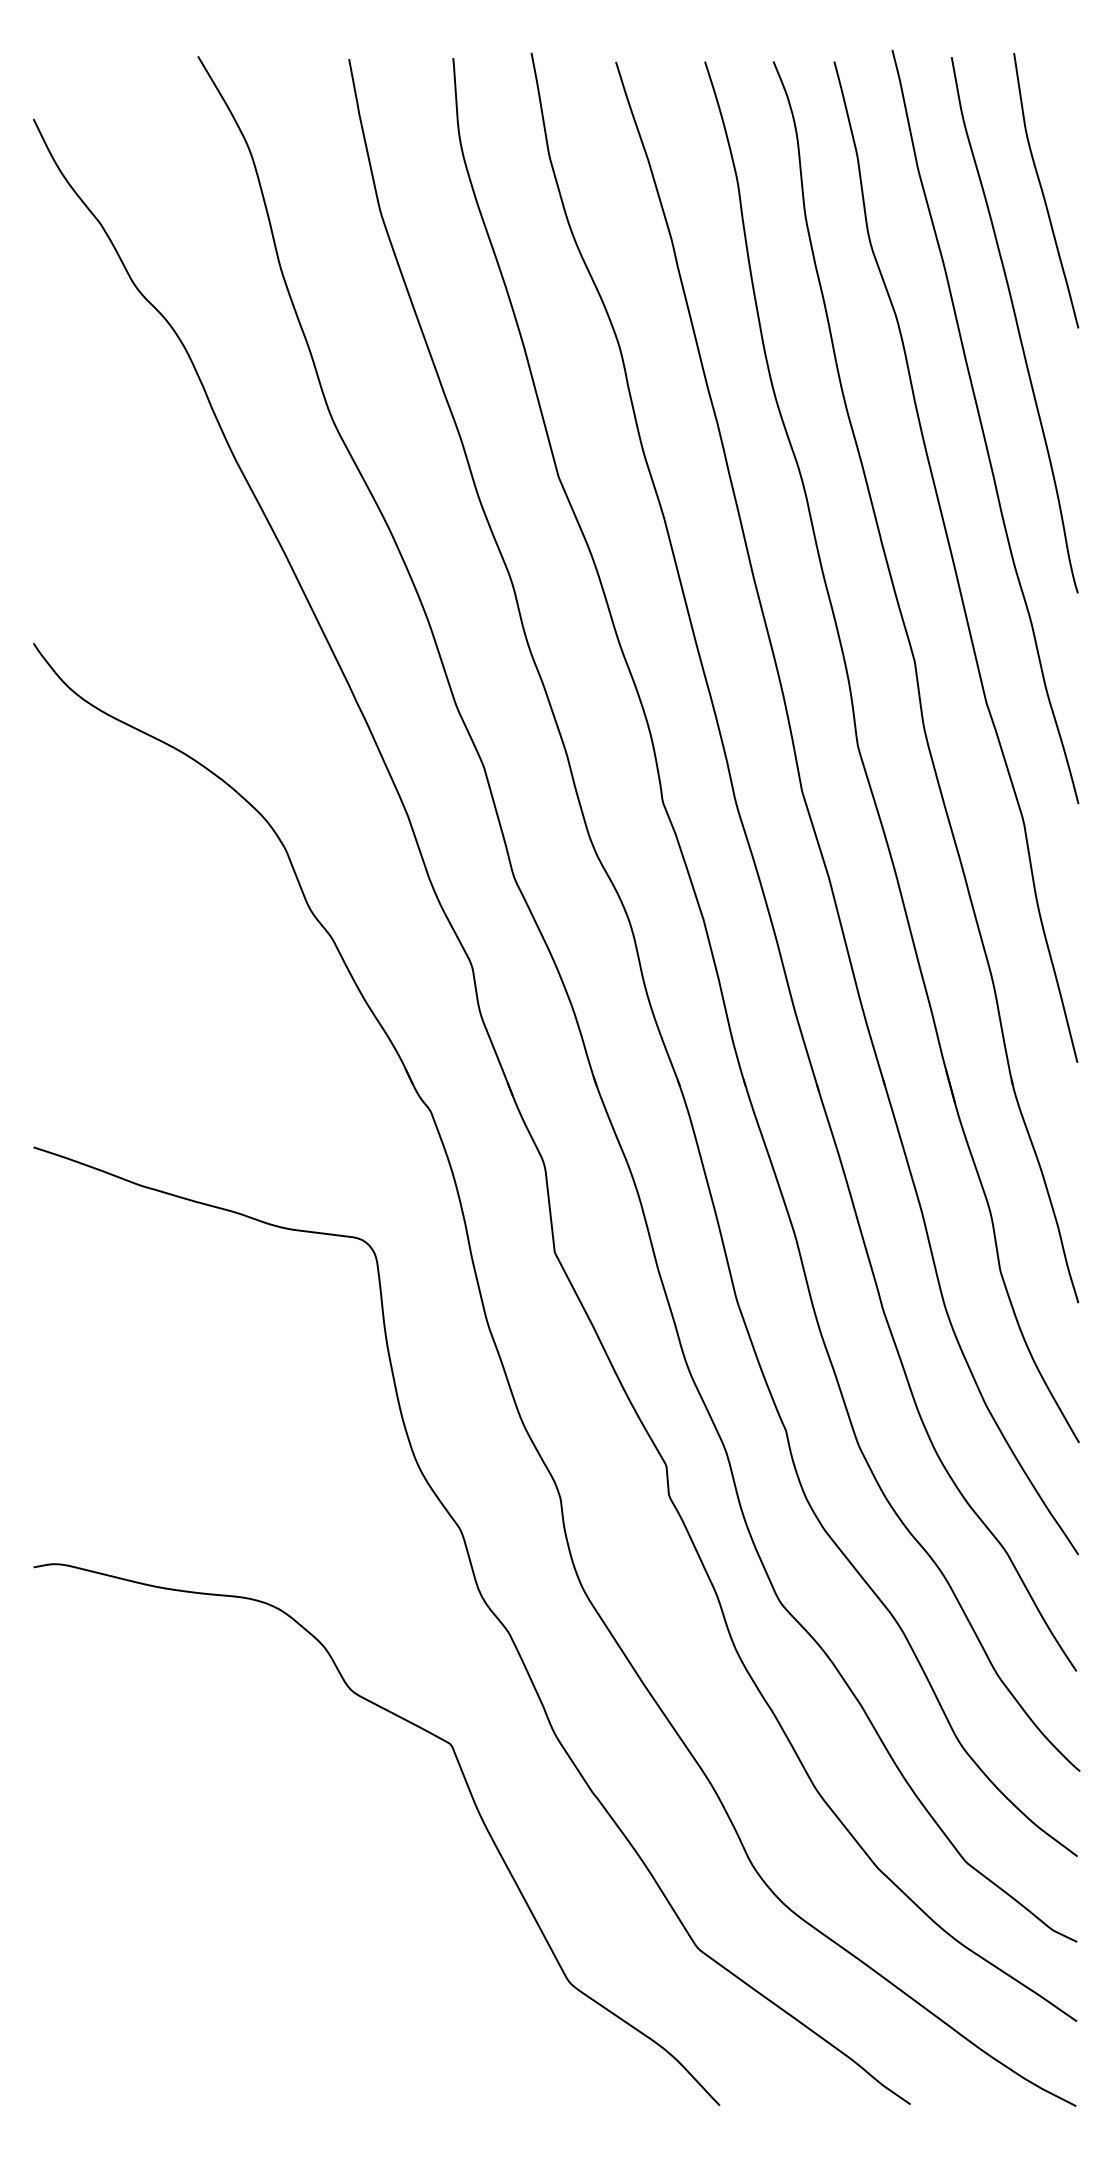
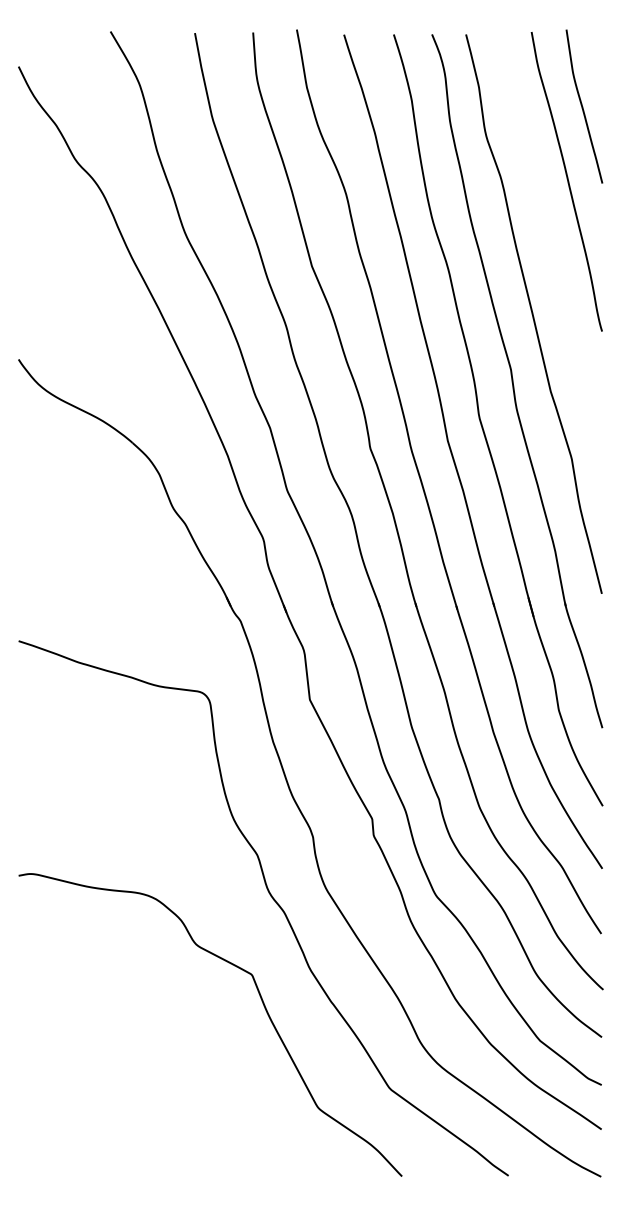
curve: (983, 426) -> (549, 238), removed

